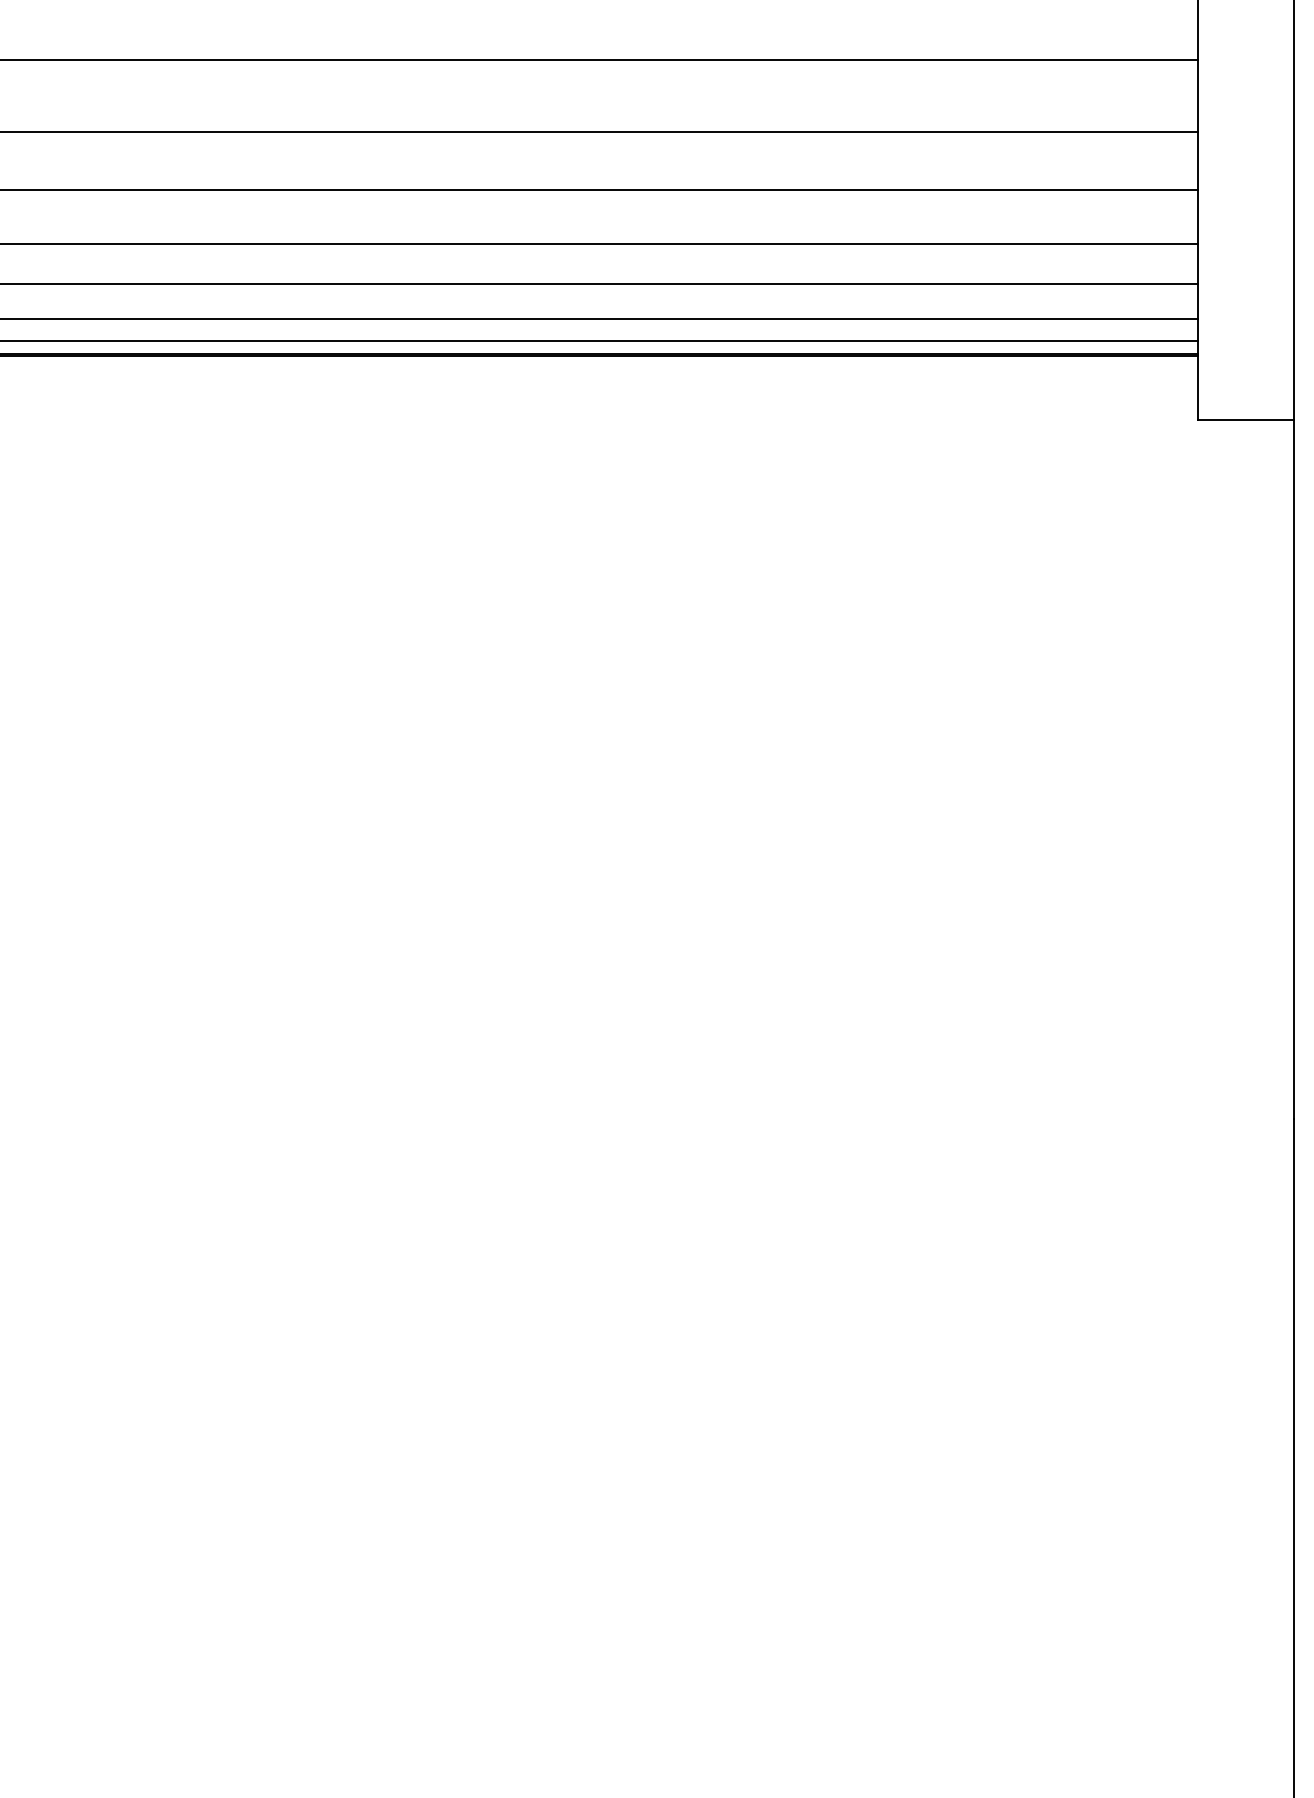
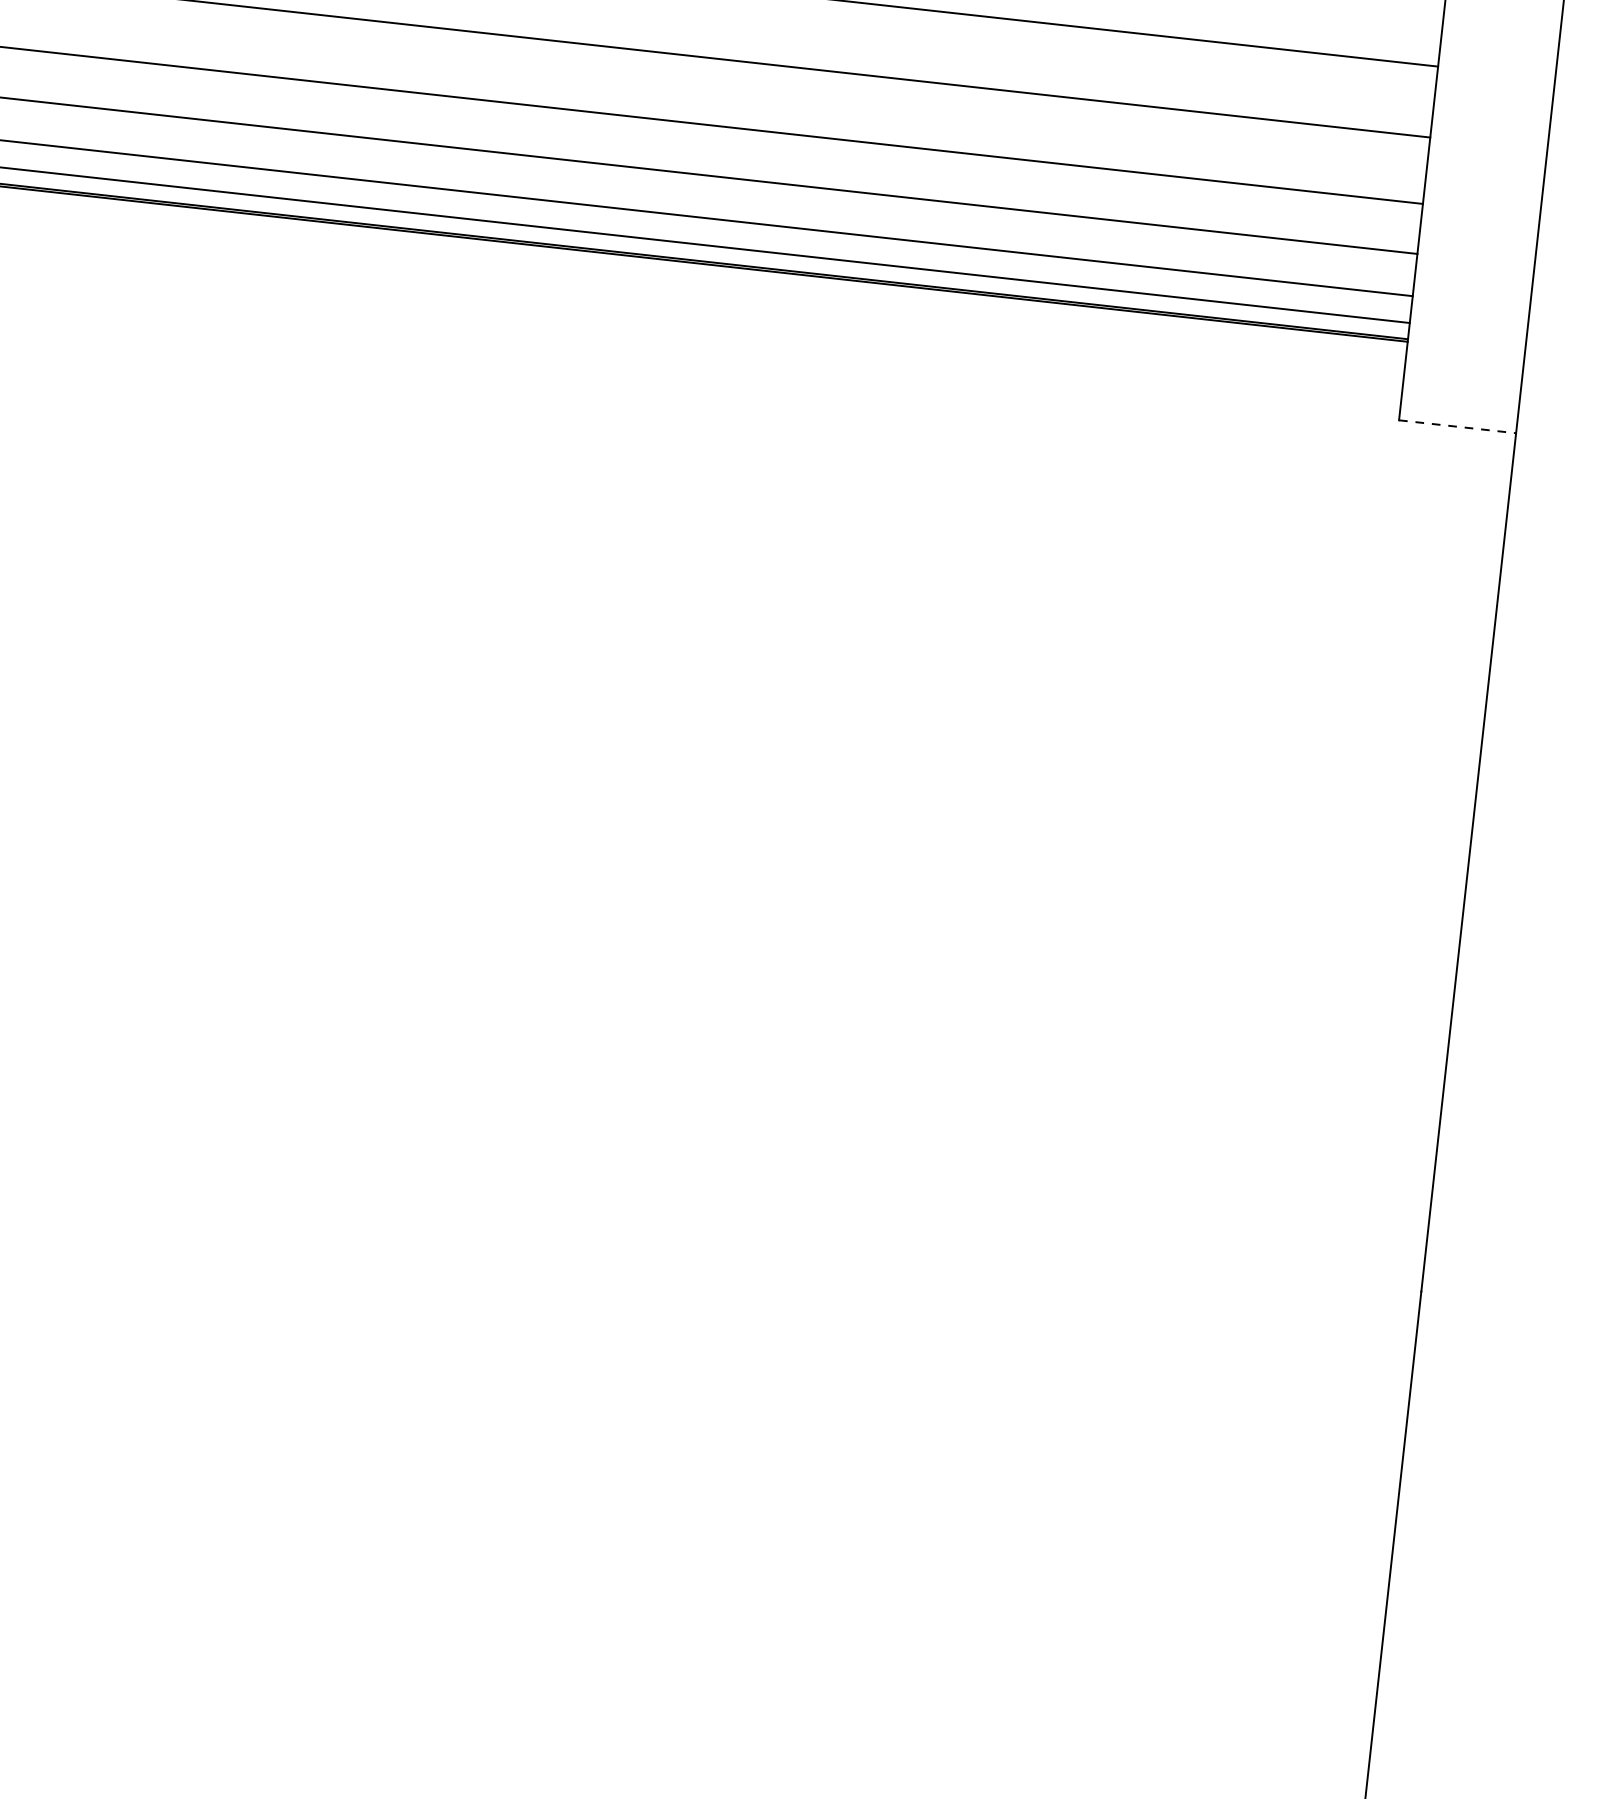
line: (1245, 419) -> (1457, 426), solid -> dashed

